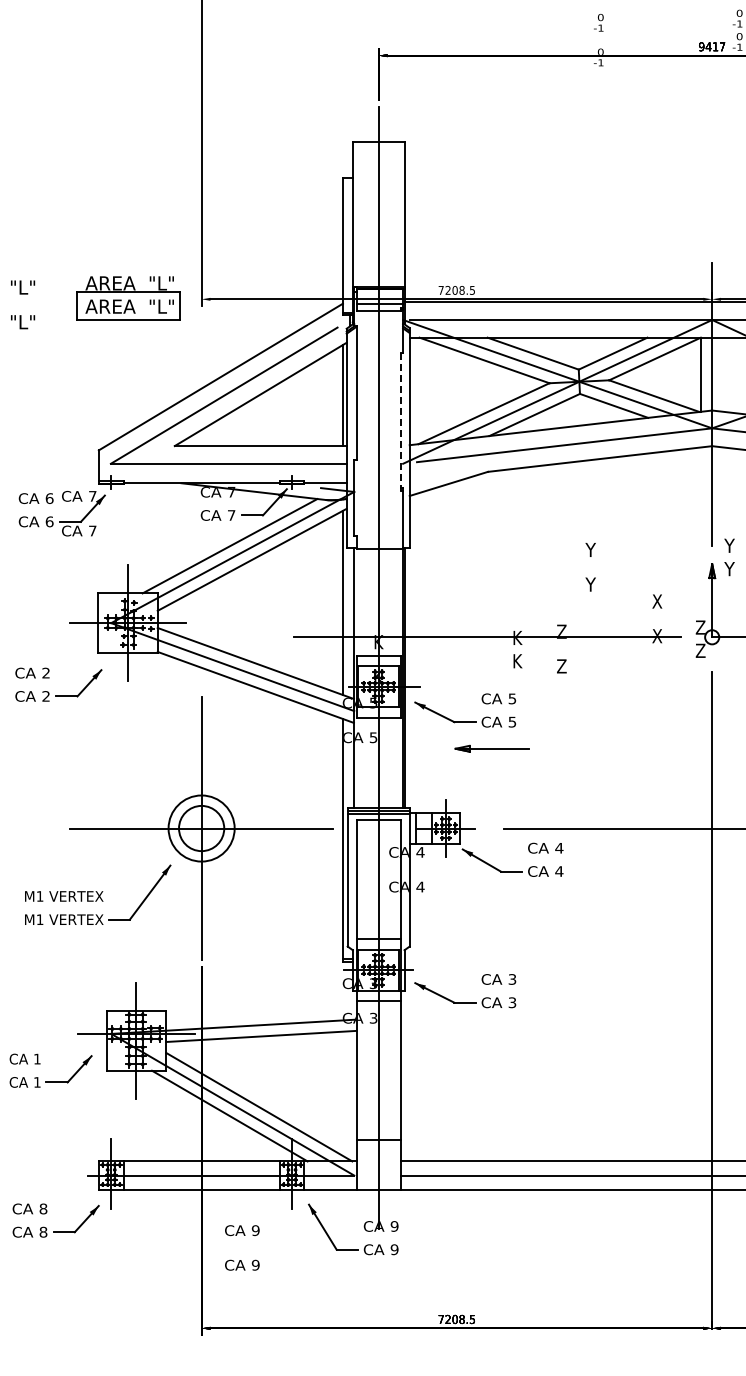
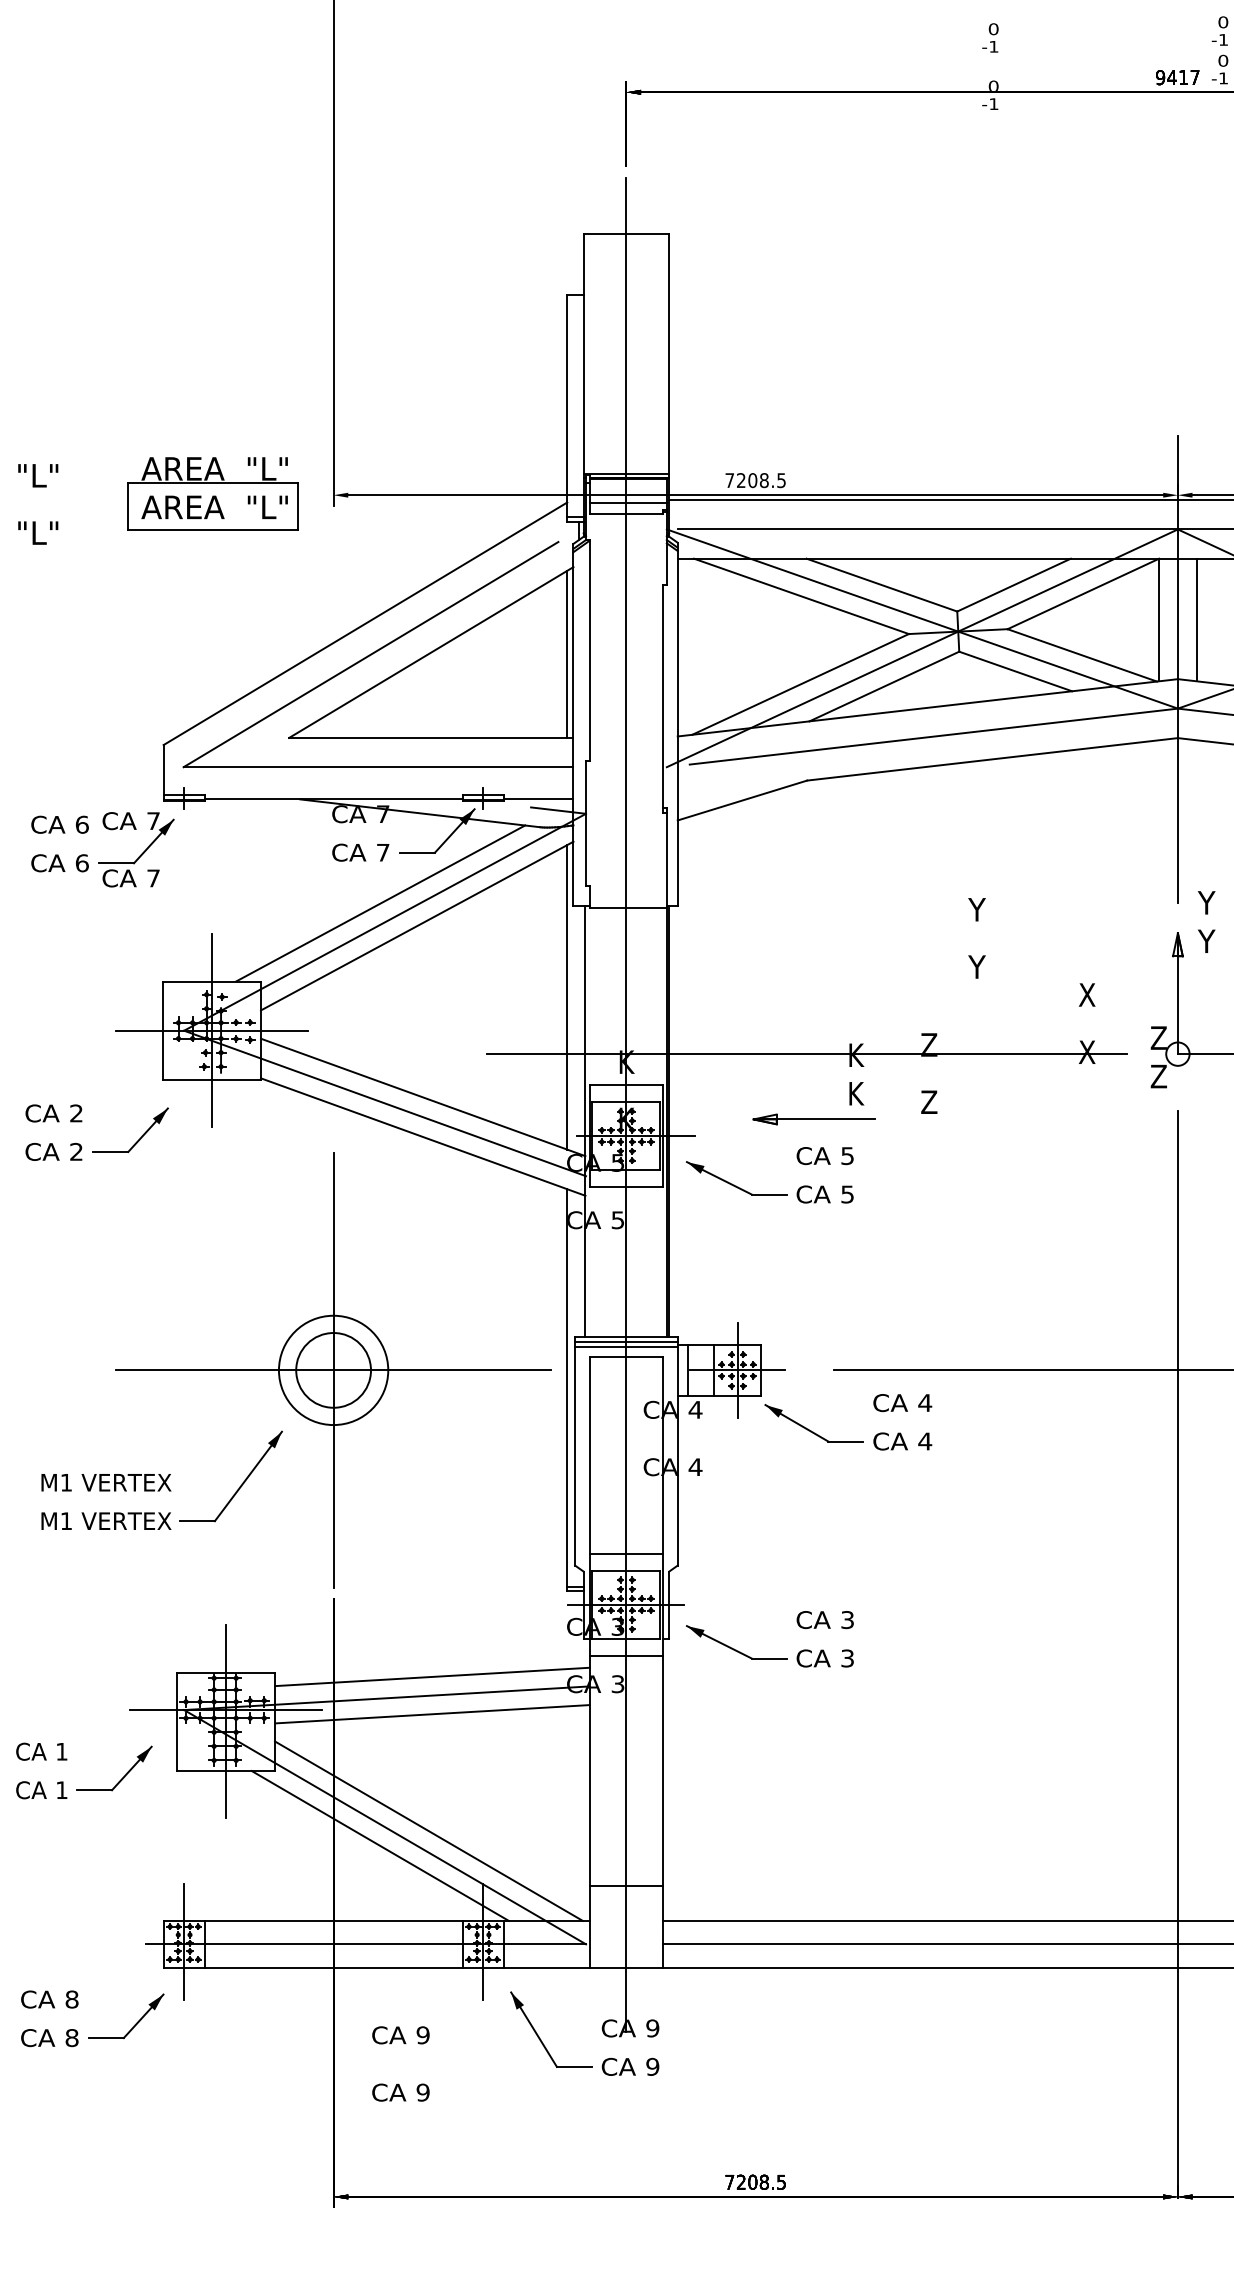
line: (723, 374) -> (1196, 619), added
line: (400, 422) -> (662, 698), dashed -> solid
part: (491, 748) -> (812, 1118), moved
line: (261, 1013) -> (432, 1676), added

